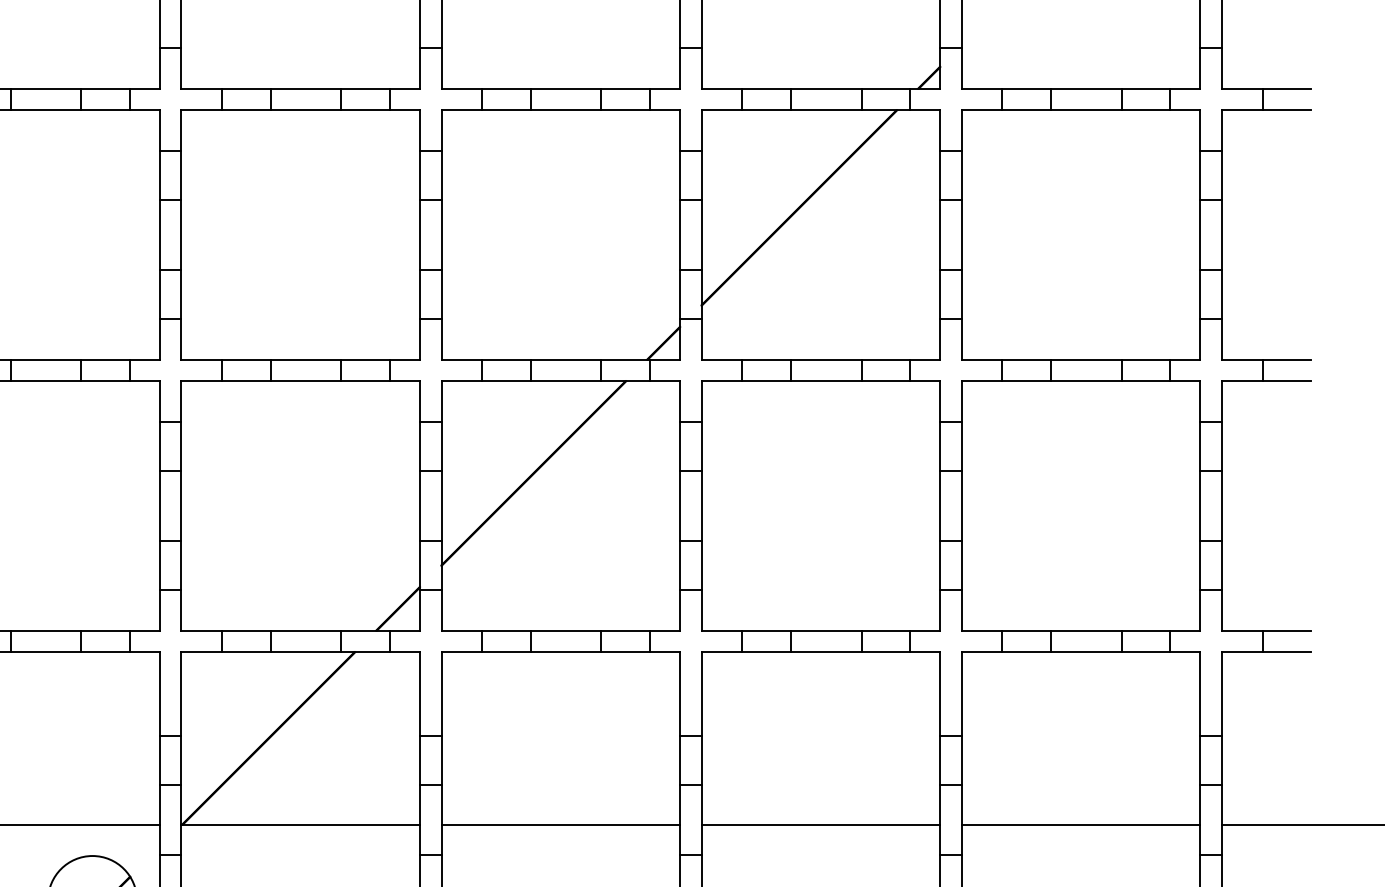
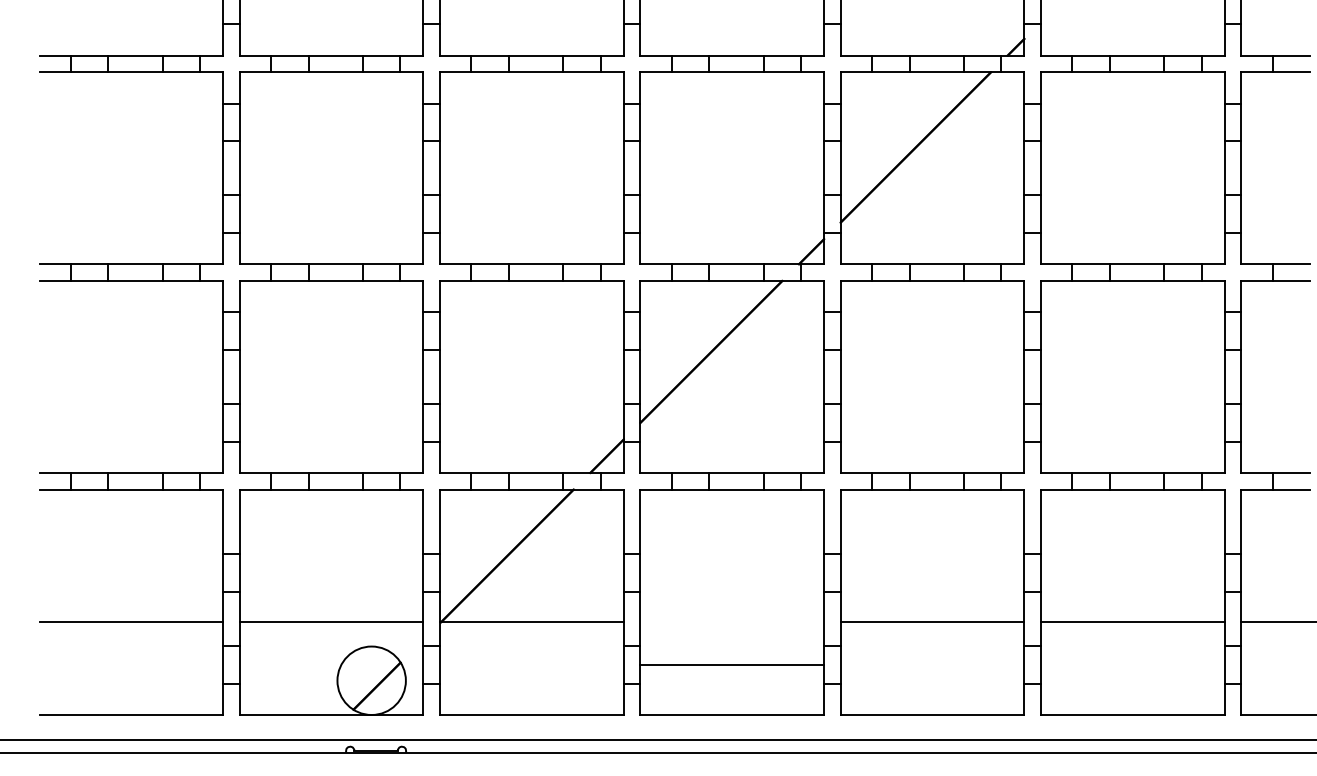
line: (561, 824) -> (732, 665), moved

